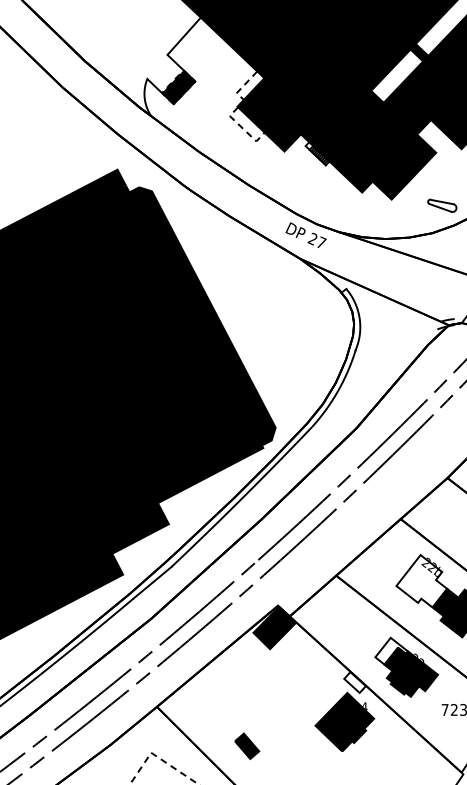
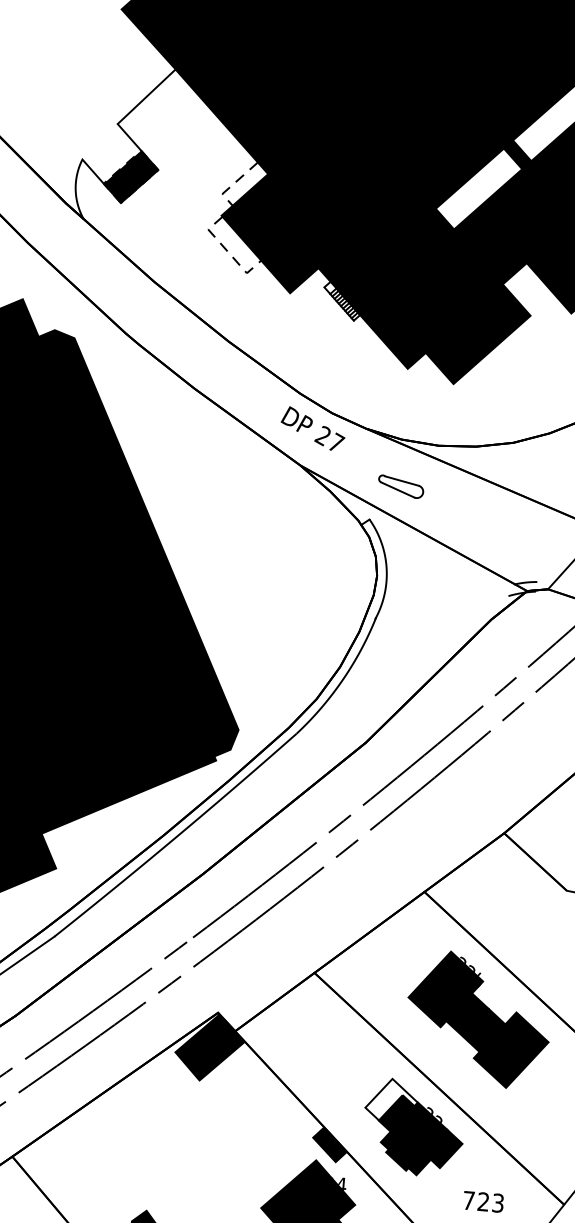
part: (442, 205) -> (401, 486), moved
fill: (421, 581) -> (448, 993), added
fill: (354, 682) -> (328, 1144), added

